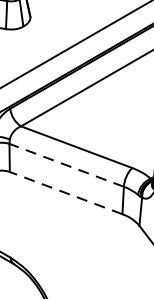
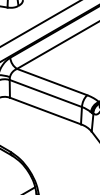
line: (66, 165) -> (45, 93), dashed -> solid
line: (66, 193) -> (45, 111), dashed -> solid

